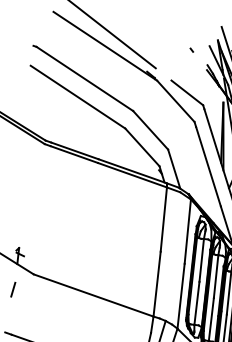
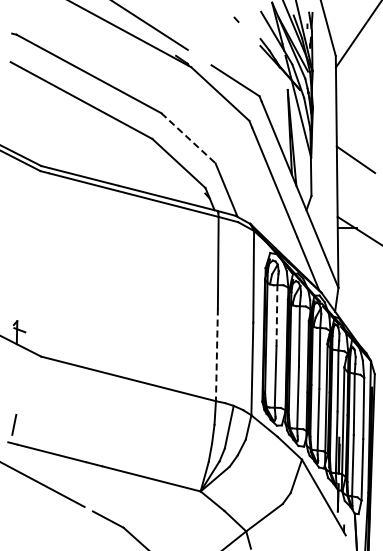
line: (150, 130) -> (188, 138), solid -> dashed
line: (201, 260) -> (276, 315), solid -> dashed
line: (156, 284) -> (216, 355), solid -> dashed
line: (13, 289) -> (14, 424), moved

